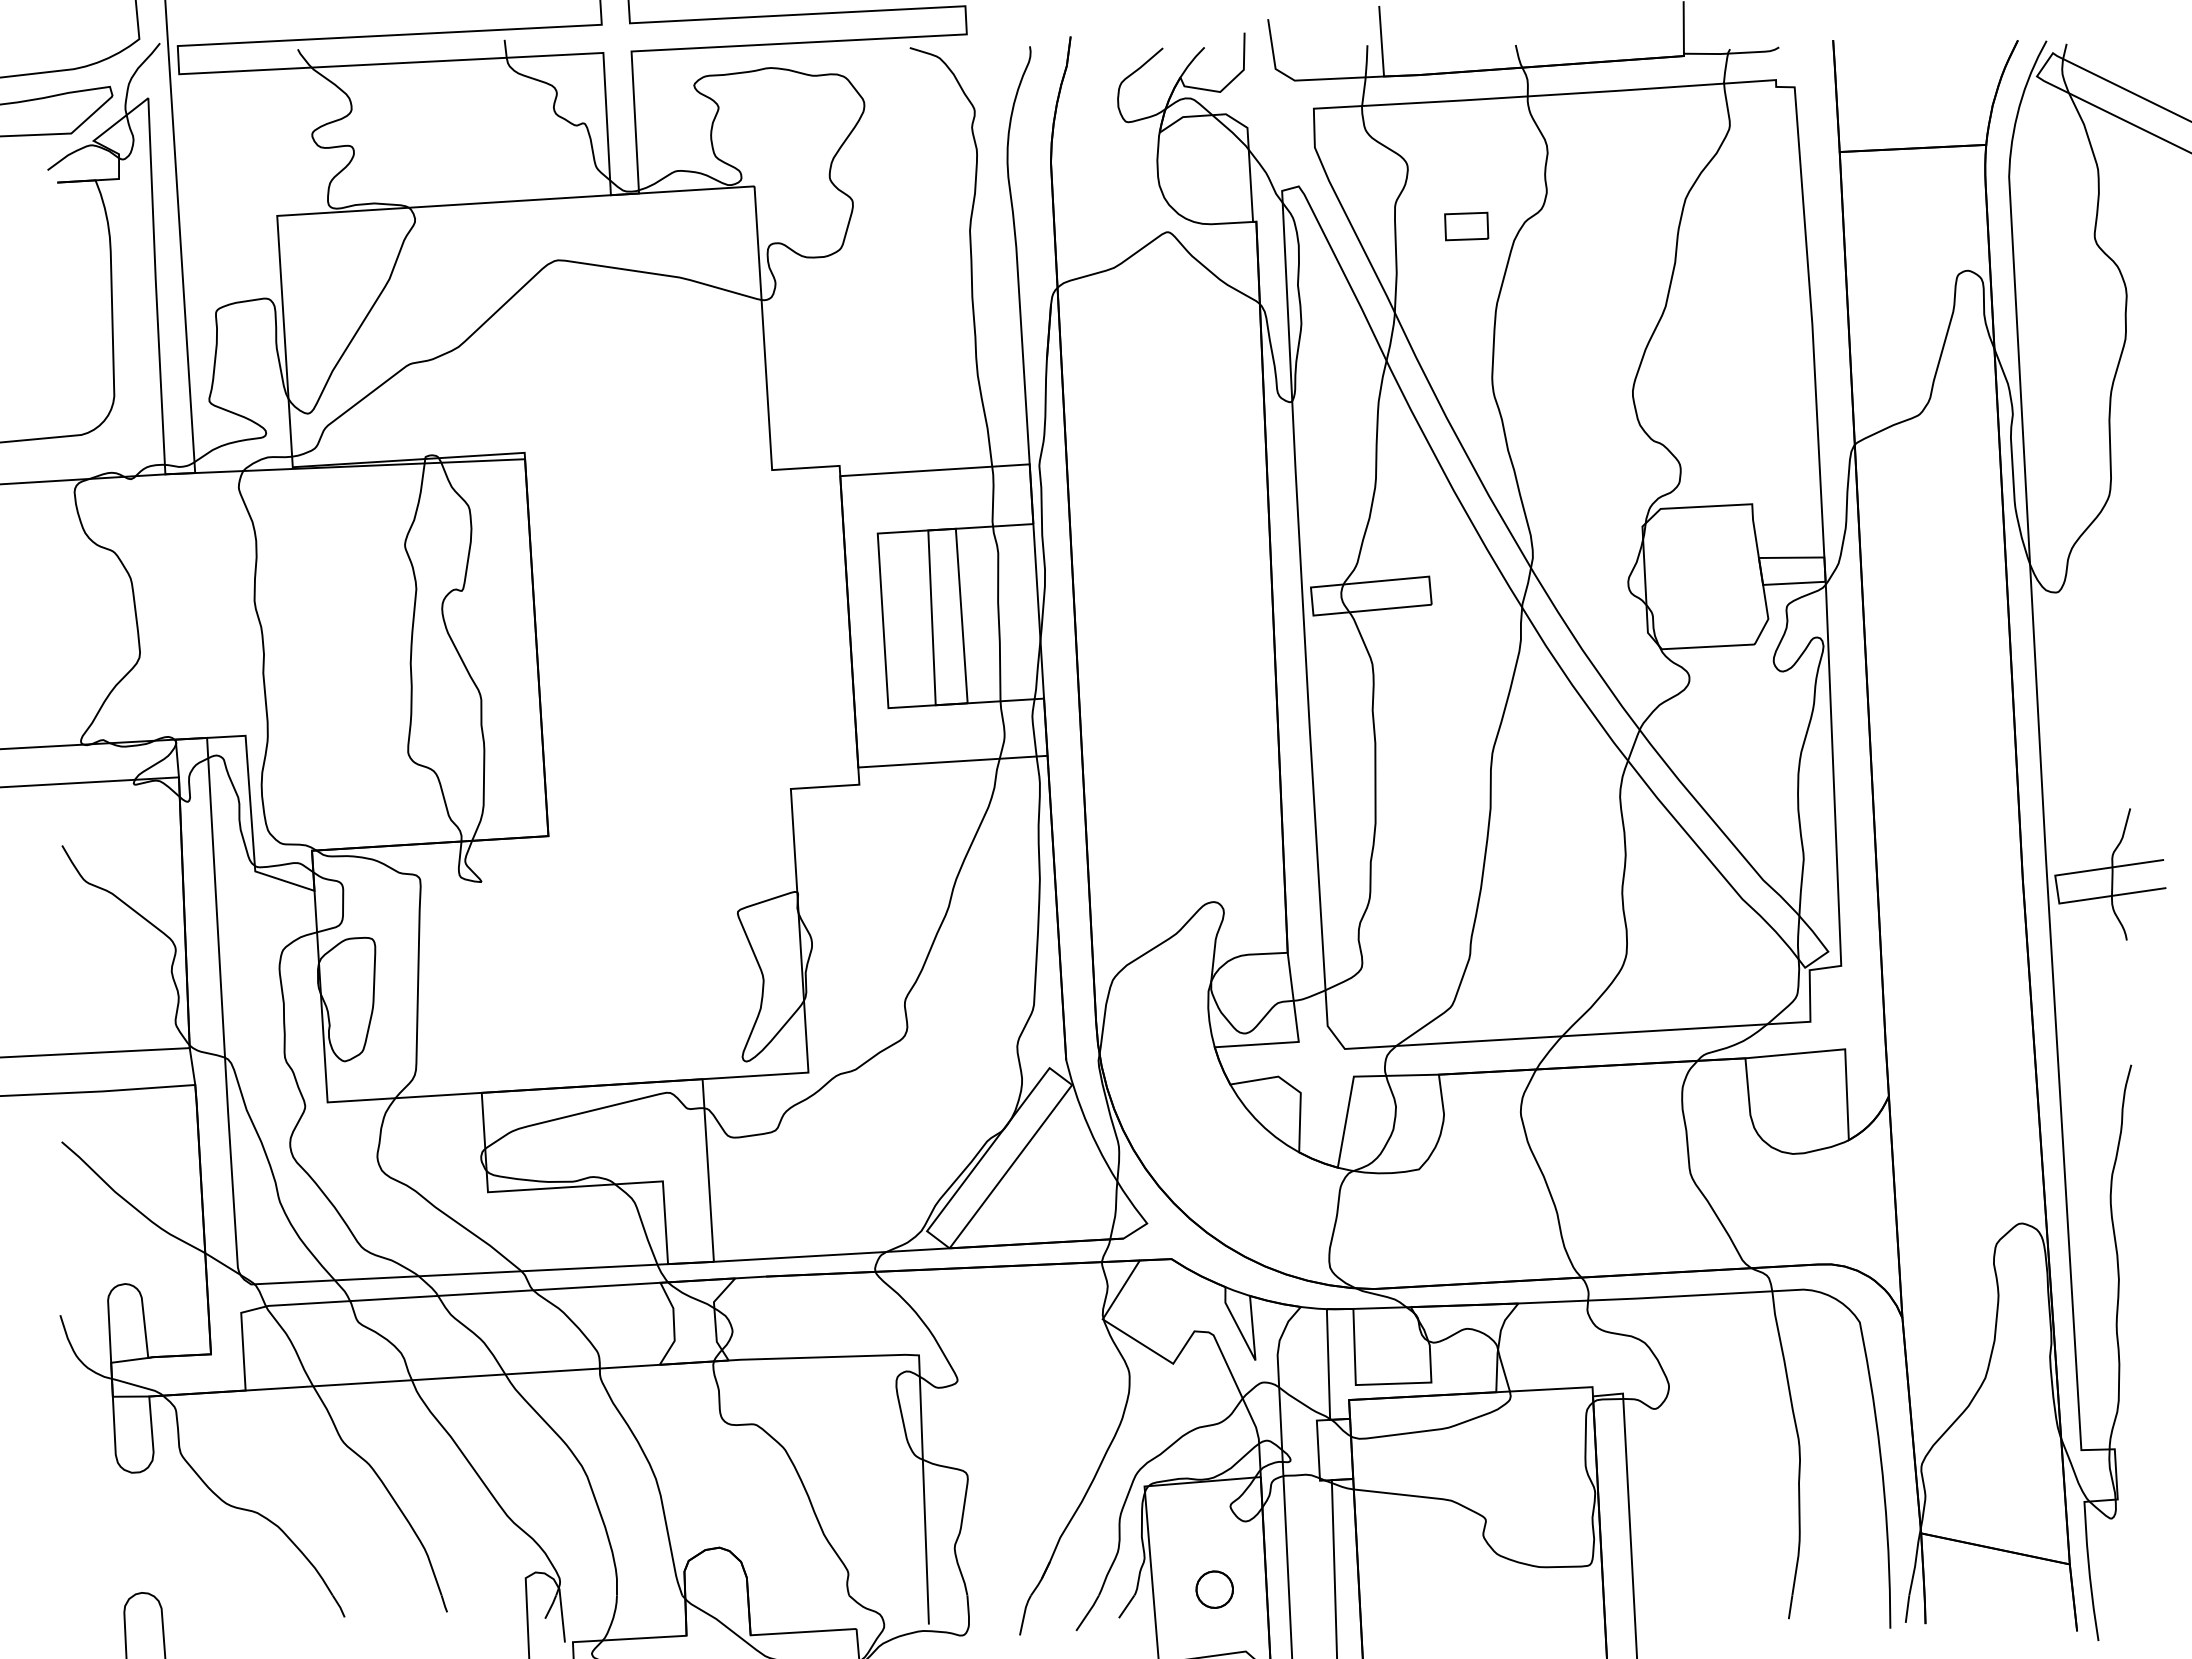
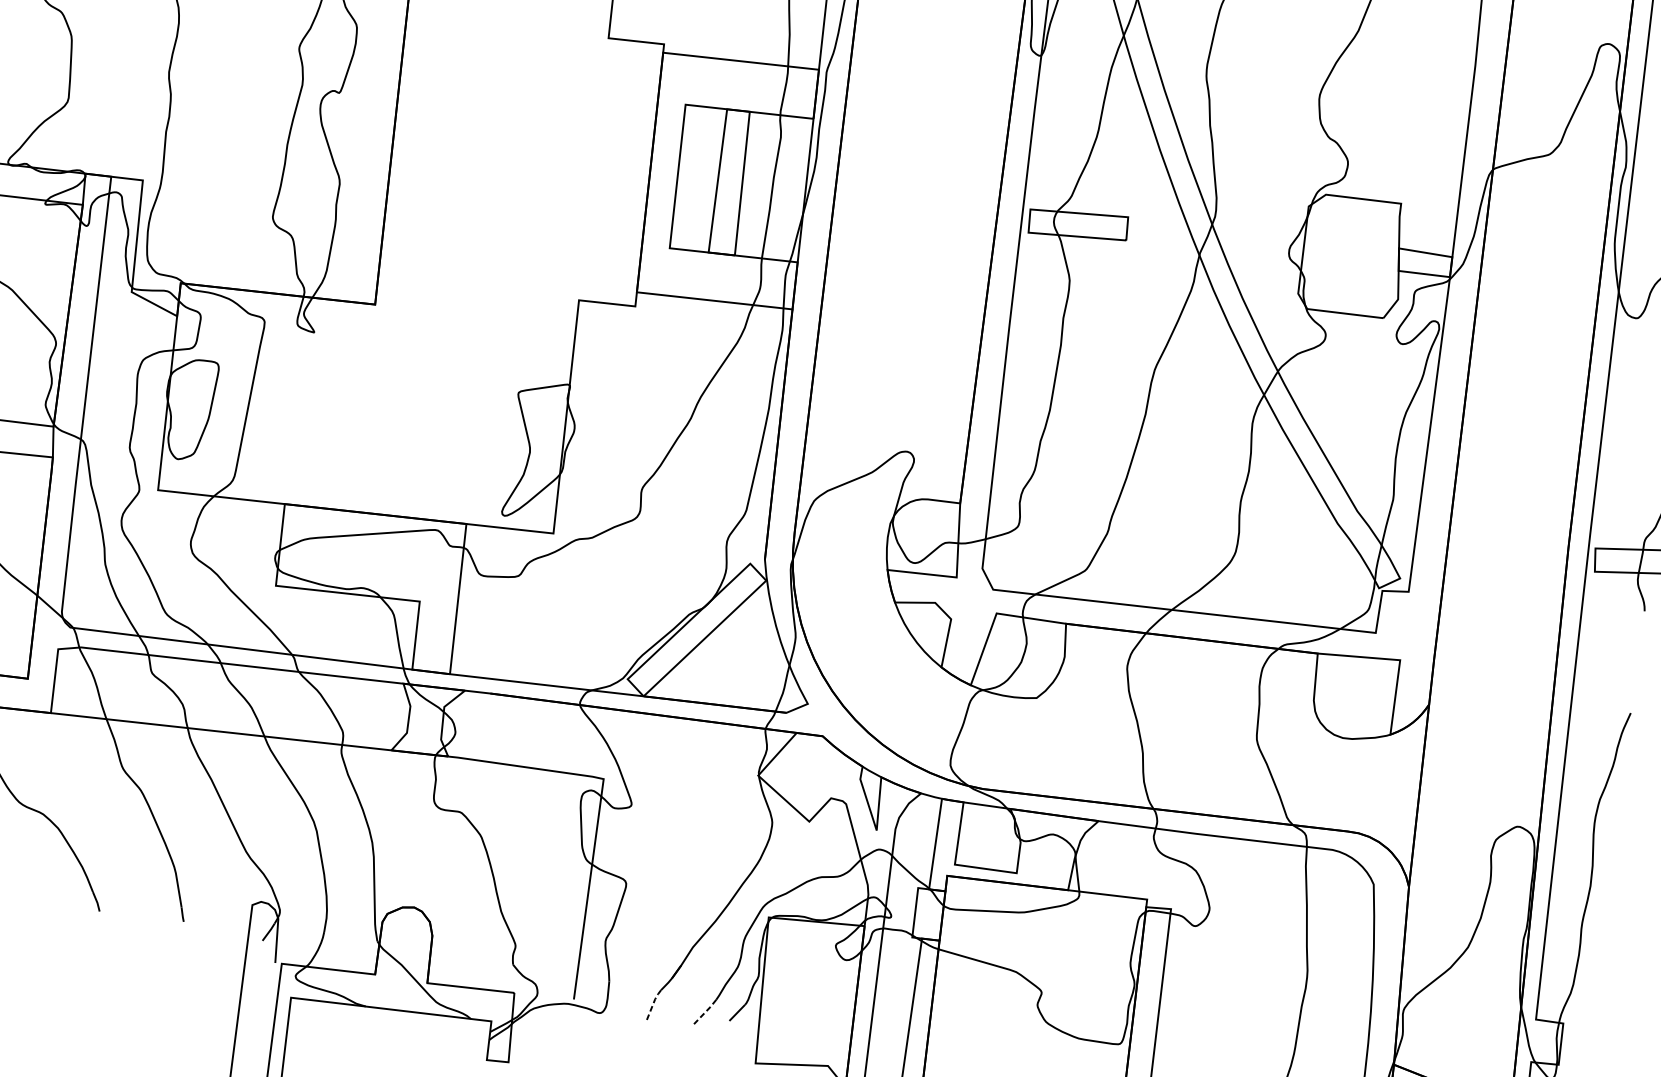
part: (1214, 1589) -> (811, 1011), removed
line: (1088, 1612) -> (705, 1012), solid -> dashed
line: (1024, 1614) -> (653, 1004), solid -> dashed

